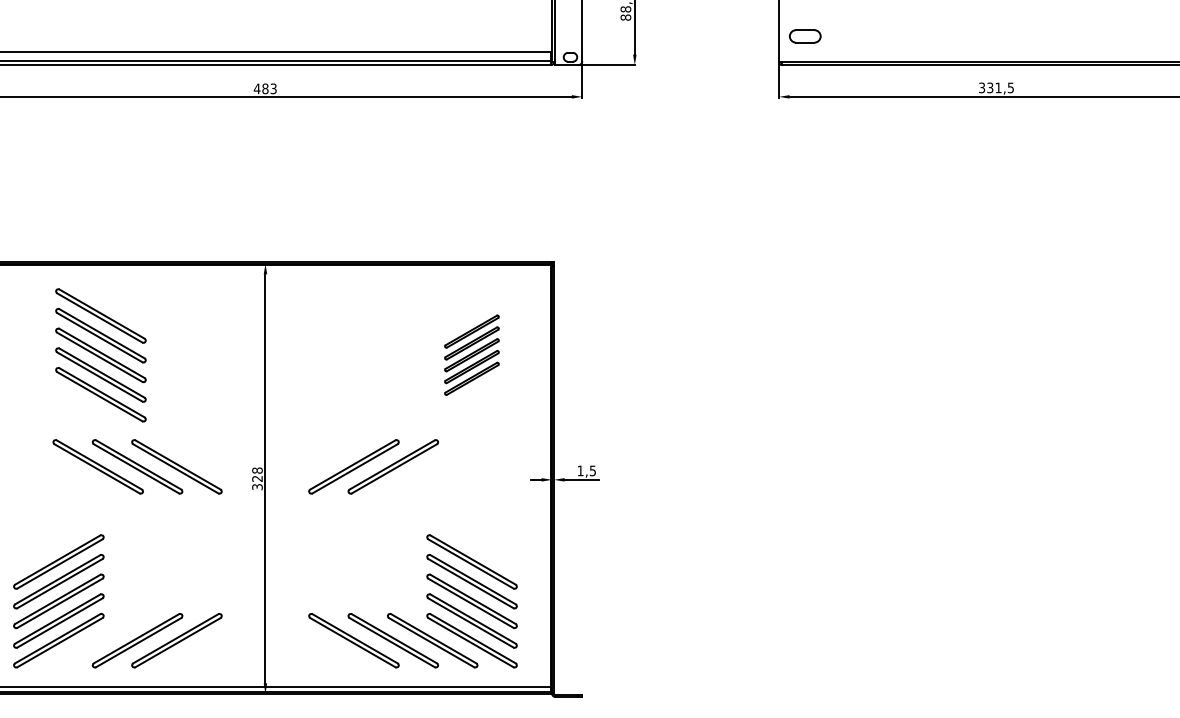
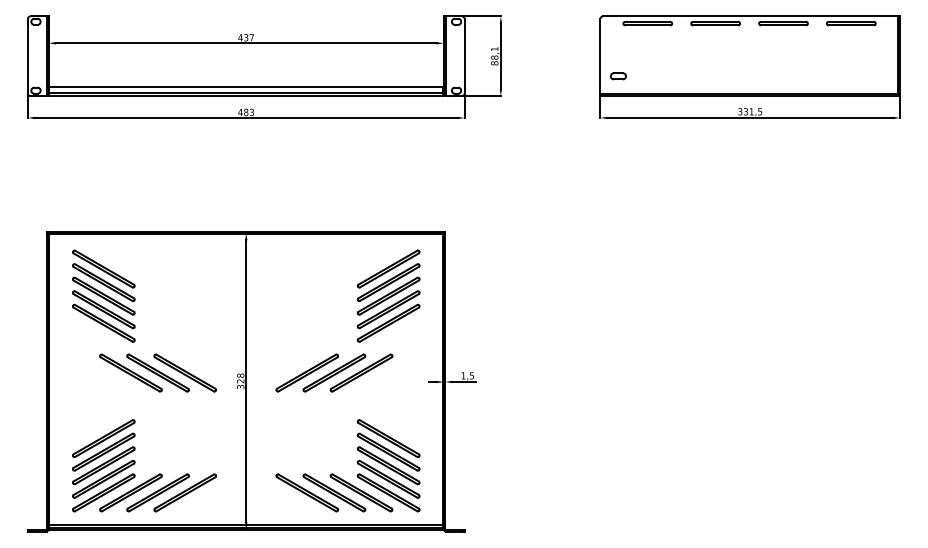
part: (805, 36) -> (618, 76), size x0.71
part: (100, 354) -> (103, 295), moved
part: (471, 354) -> (388, 295), size x1.67
part: (432, 466) -> (361, 372), added
part: (97, 640) -> (130, 492), added

